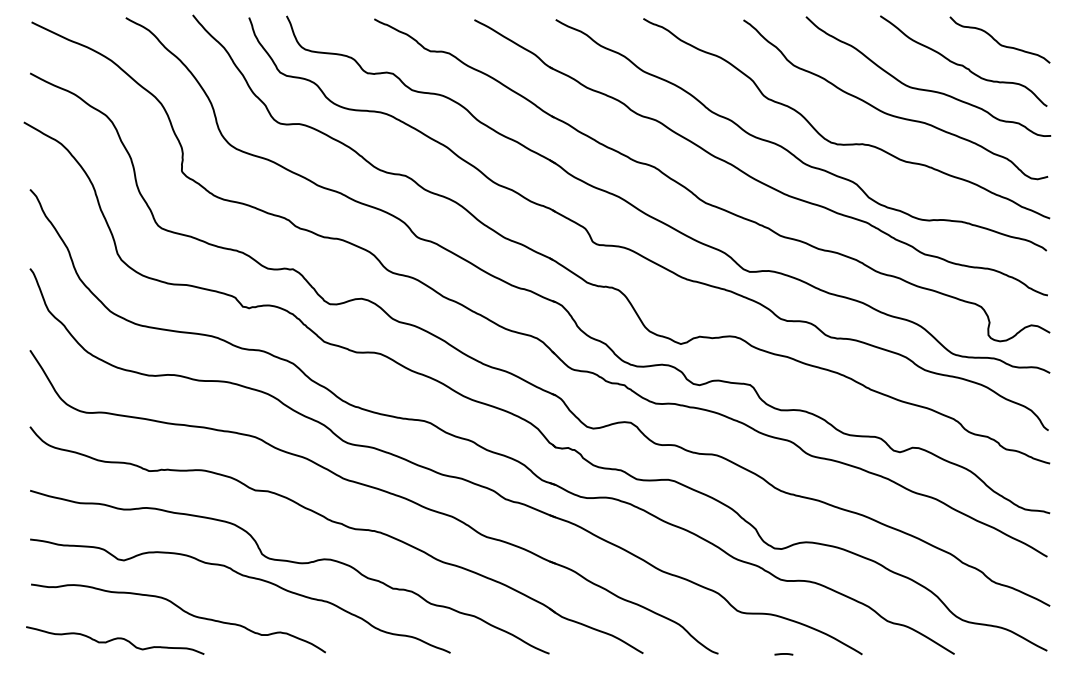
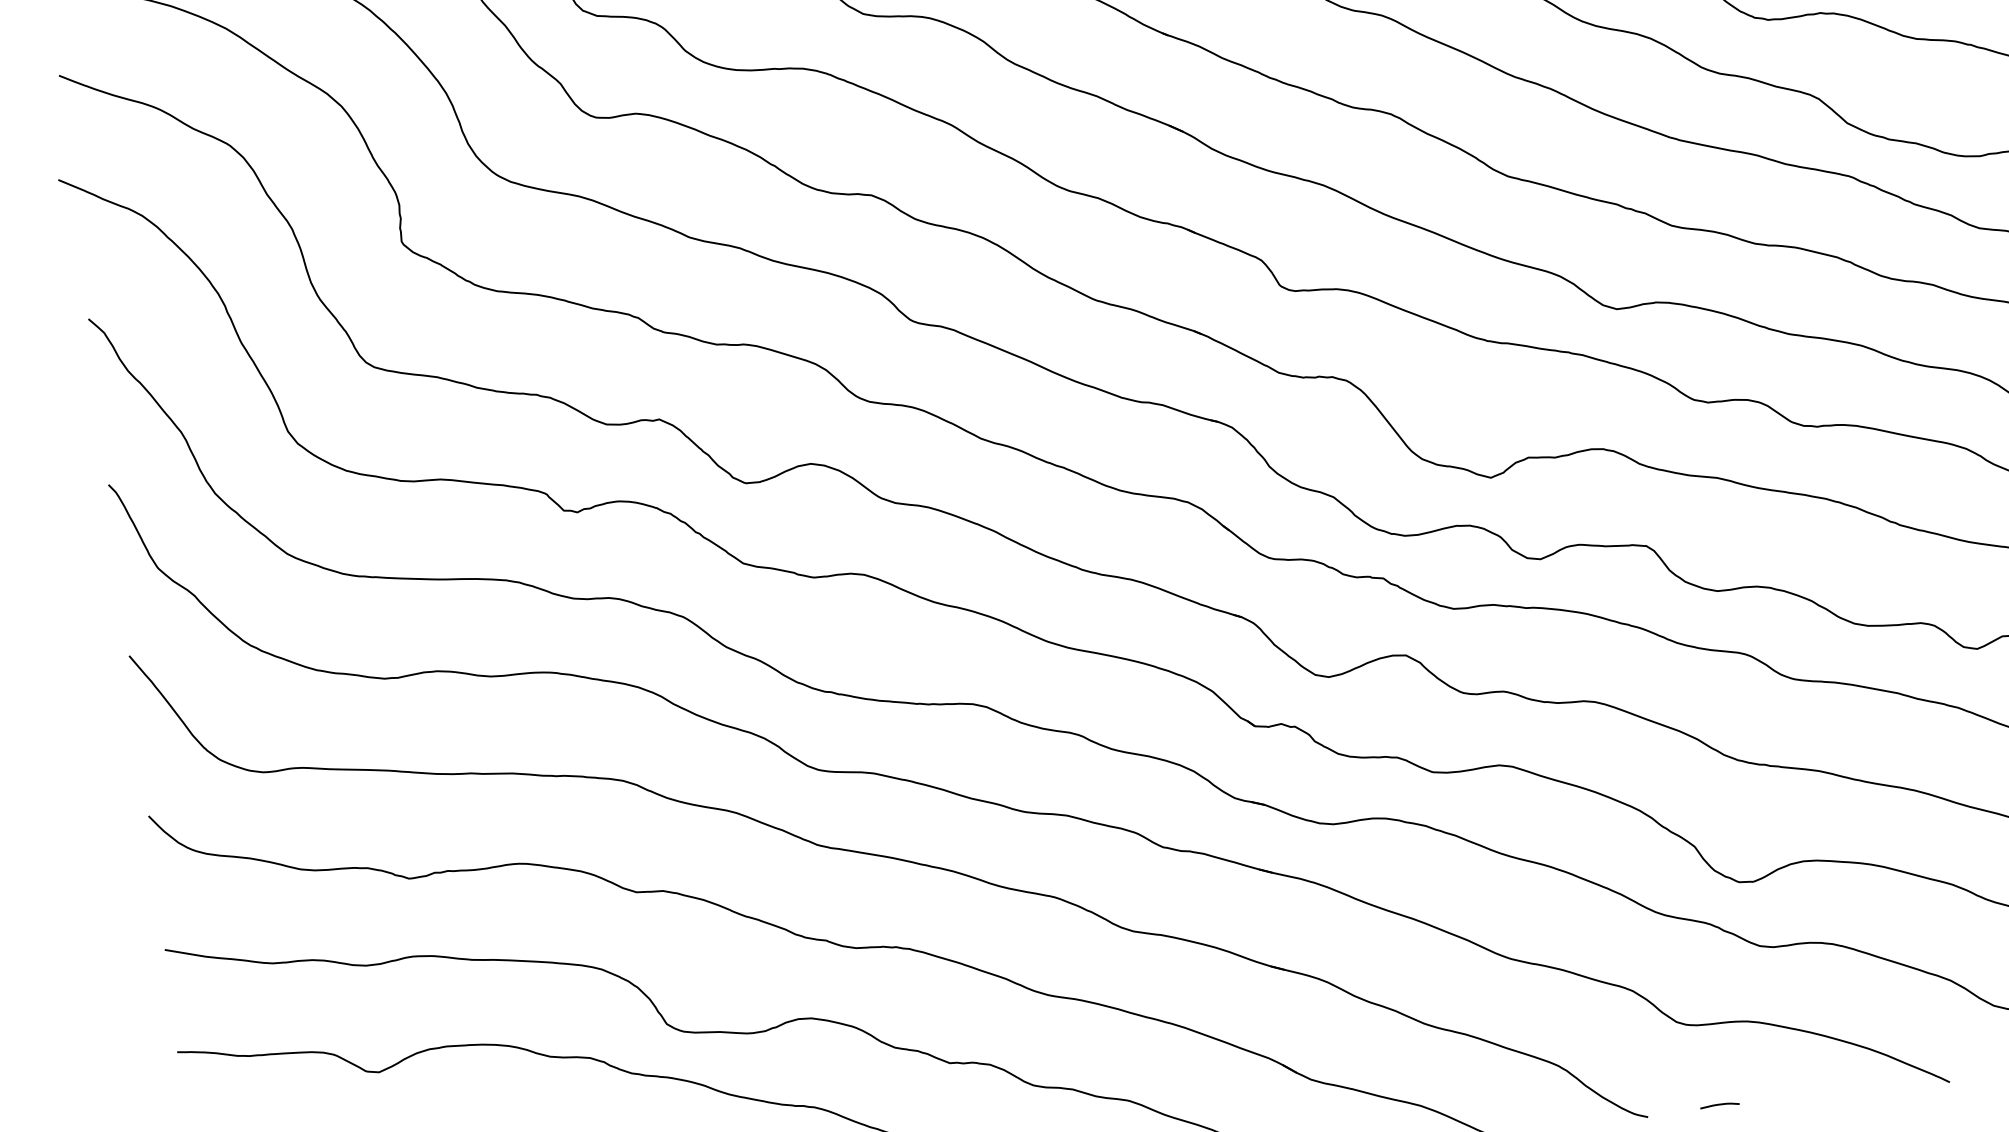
line: (783, 654) -> (1719, 1105), moved

